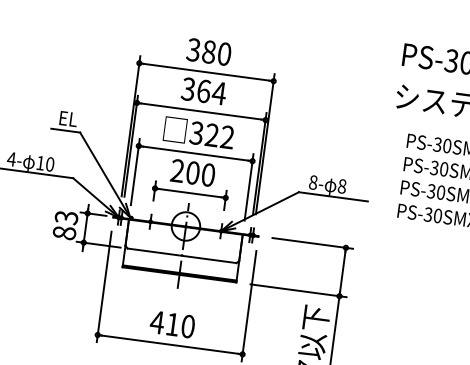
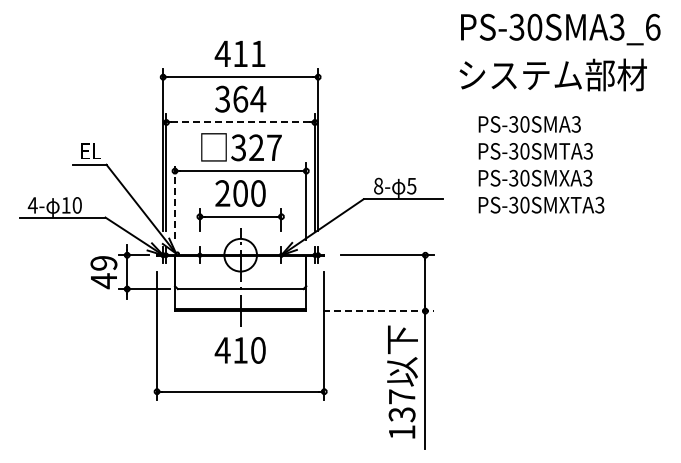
text: (208, 51) -> (239, 53), 380 -> 411
line: (201, 111) -> (240, 122), solid -> dashed
text: (227, 137) -> (274, 147), 322 -> 327
line: (135, 171) -> (175, 200), solid -> dashed
text: (341, 185) -> (411, 185), 8 -> 5
text: (65, 225) -> (103, 272), 83 -> 49
line: (298, 291) -> (378, 311), solid -> dashed
text: (171, 324) -> (239, 350), moved

